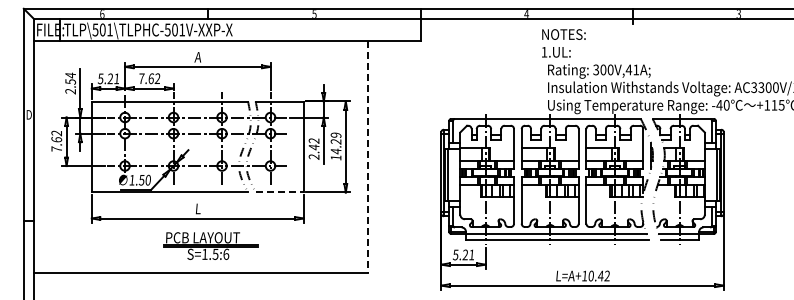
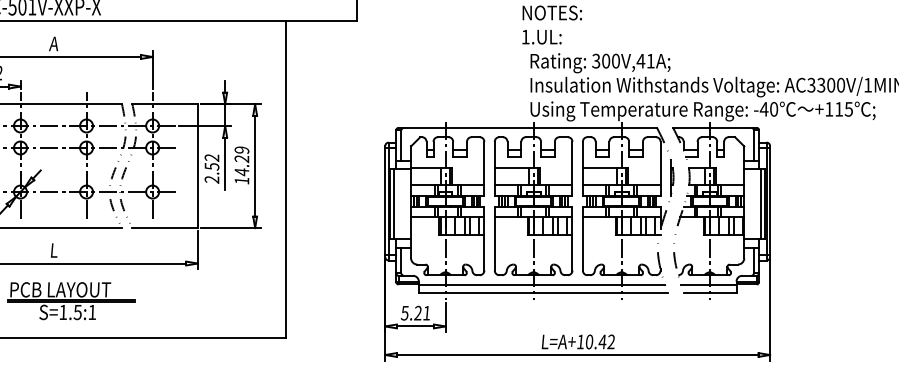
text: (313, 147) -> (211, 166), 2.42 -> 2.52
line: (368, 157) -> (286, 180), dashed -> solid
line: (280, 192) -> (166, 228), dashed -> solid
text: (226, 253) -> (92, 311), S=1.5:6 -> S=1.5:1

